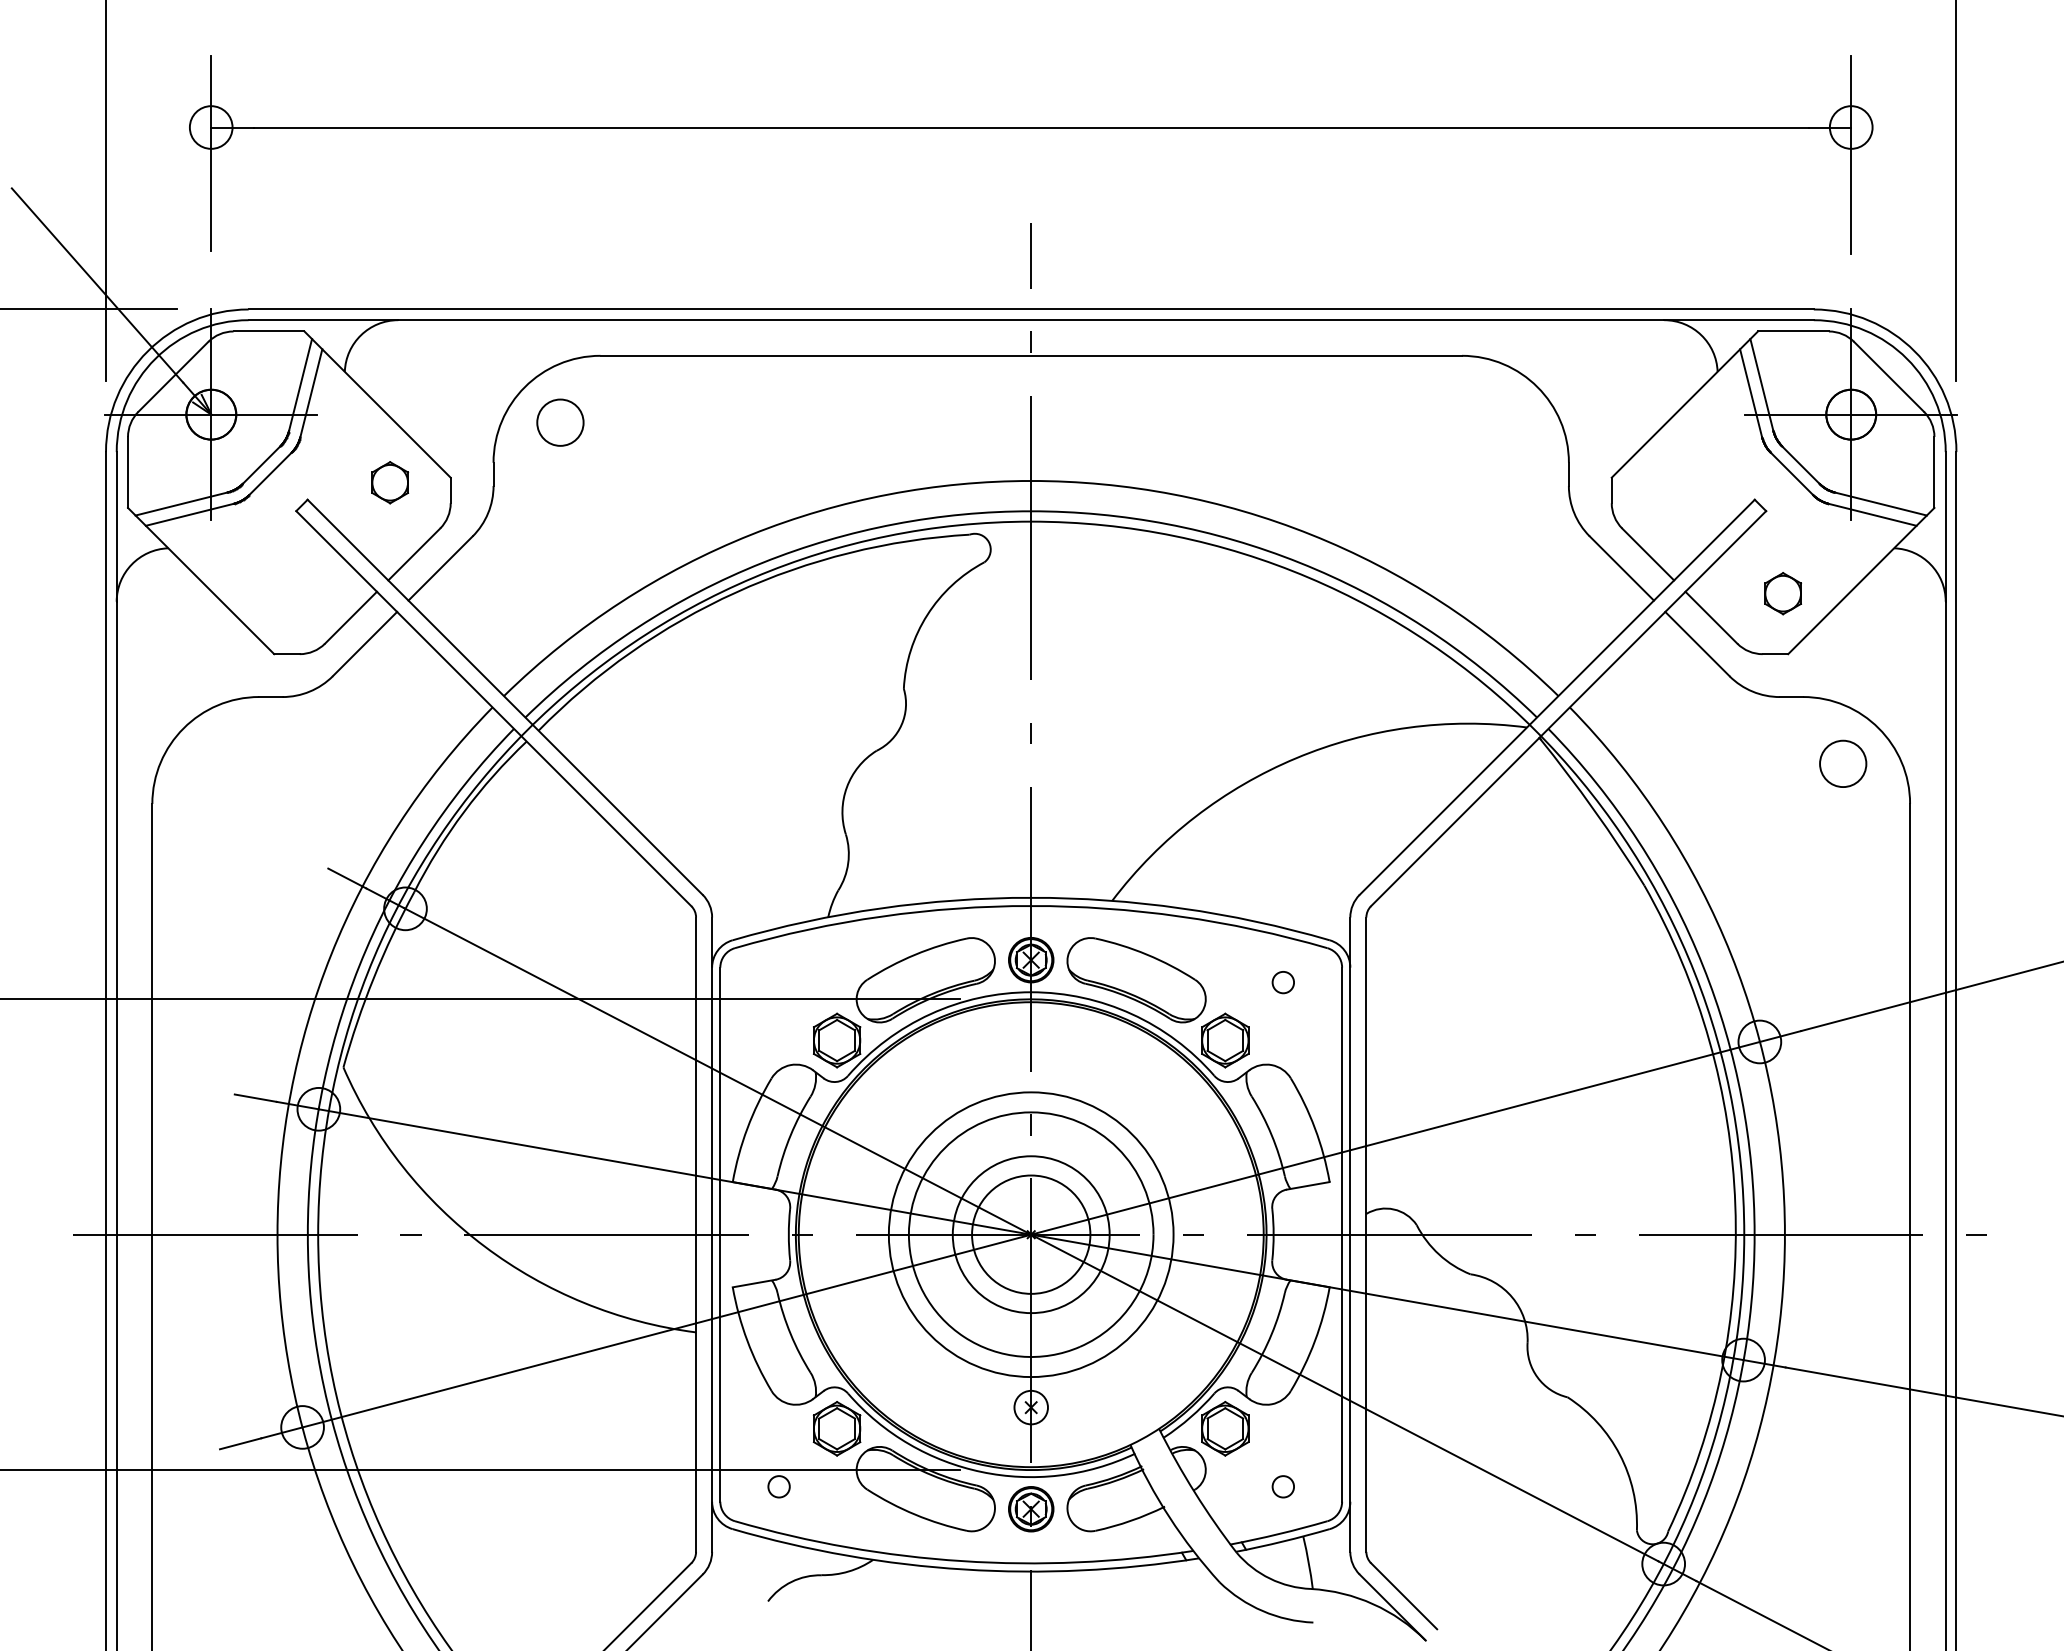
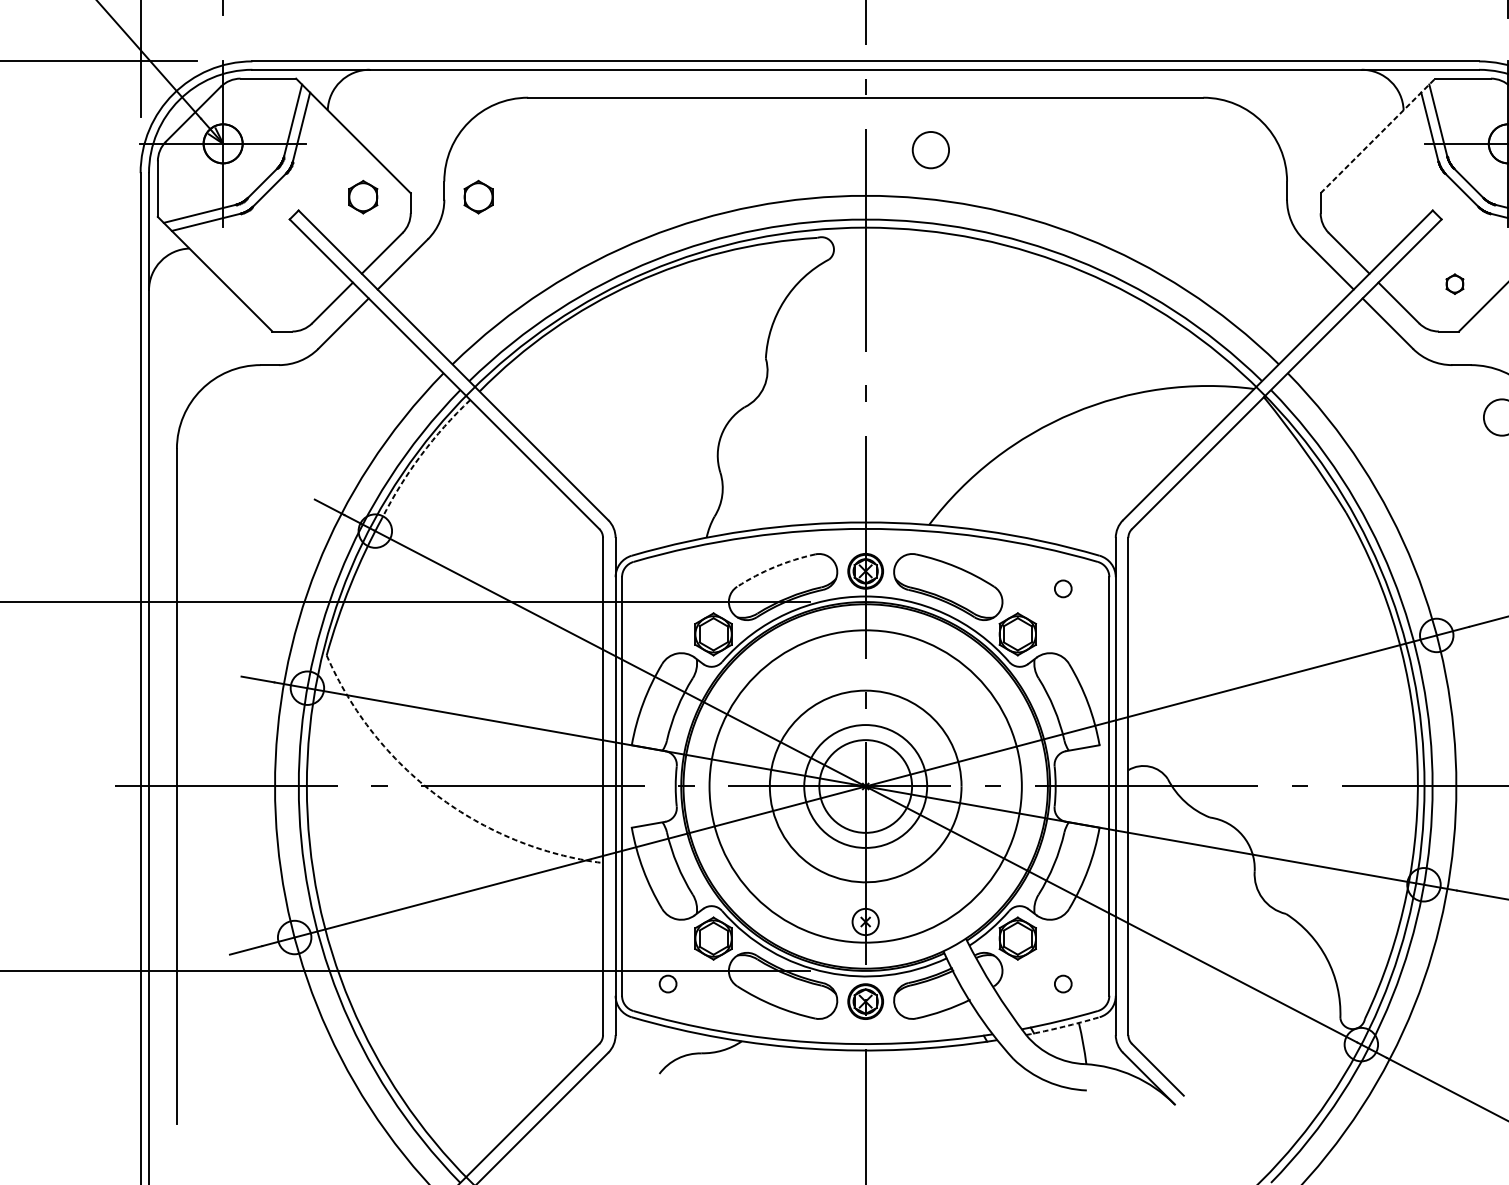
line: (1685, 404) -> (1378, 135), solid -> dashed
circle: (560, 422) -> (930, 149), moved
part: (537, 482) -> (478, 196), added
part: (1782, 593) -> (1454, 283), size x0.6
arc: (464, 811) -> (421, 454), solid -> dashed
arc: (915, 954) -> (775, 566), solid -> dashed
circle: (1030, 1234) -> (865, 786), size x1.4
arc: (484, 1246) -> (437, 795), solid -> dashed
arc: (1283, 1541) -> (1063, 1026), solid -> dashed

